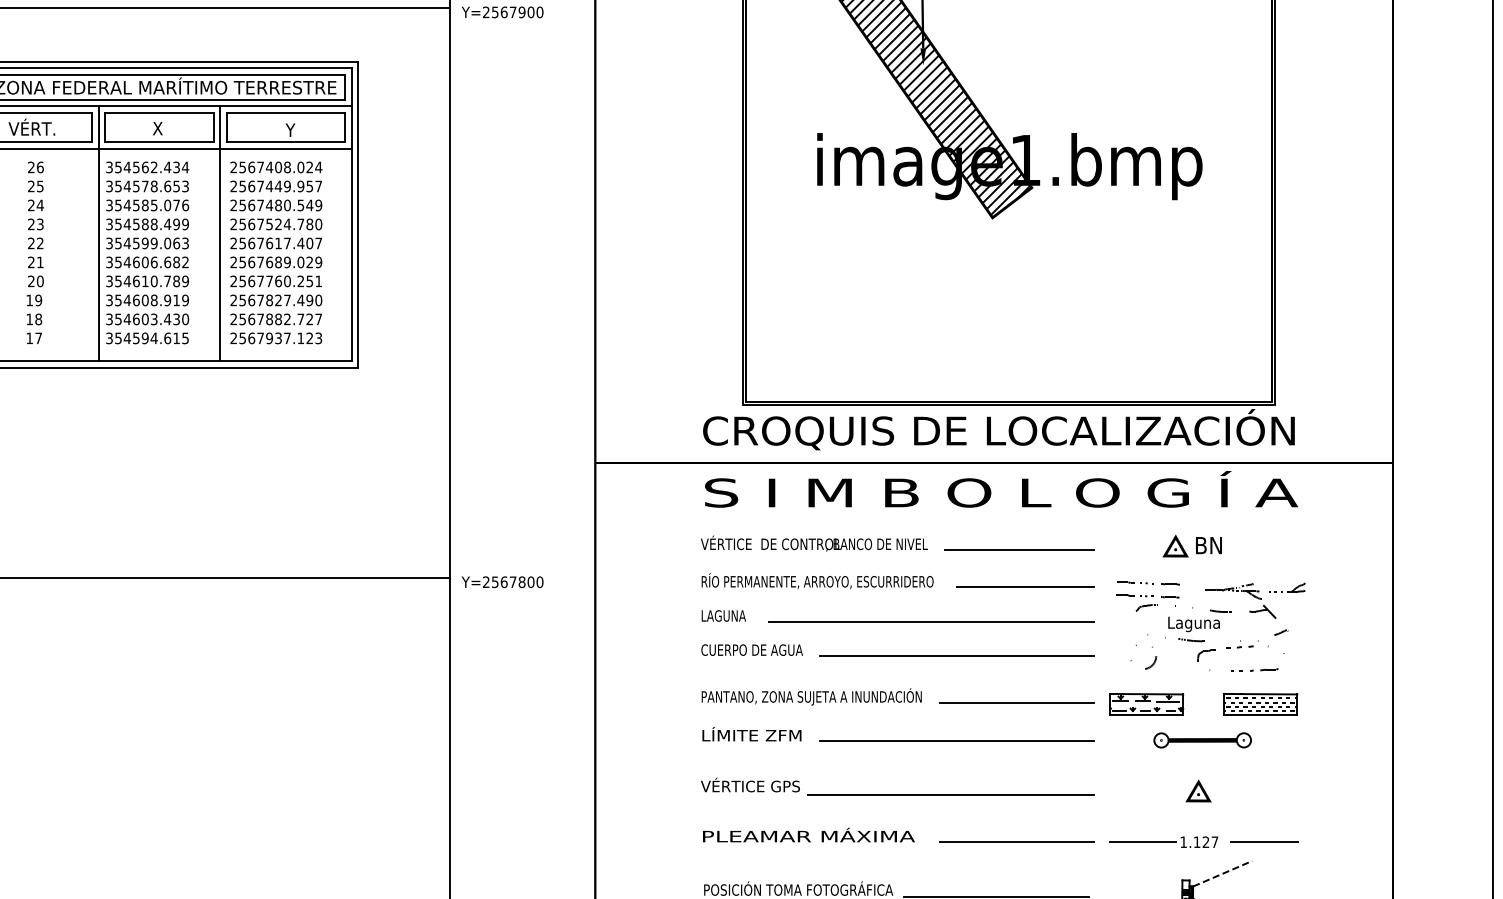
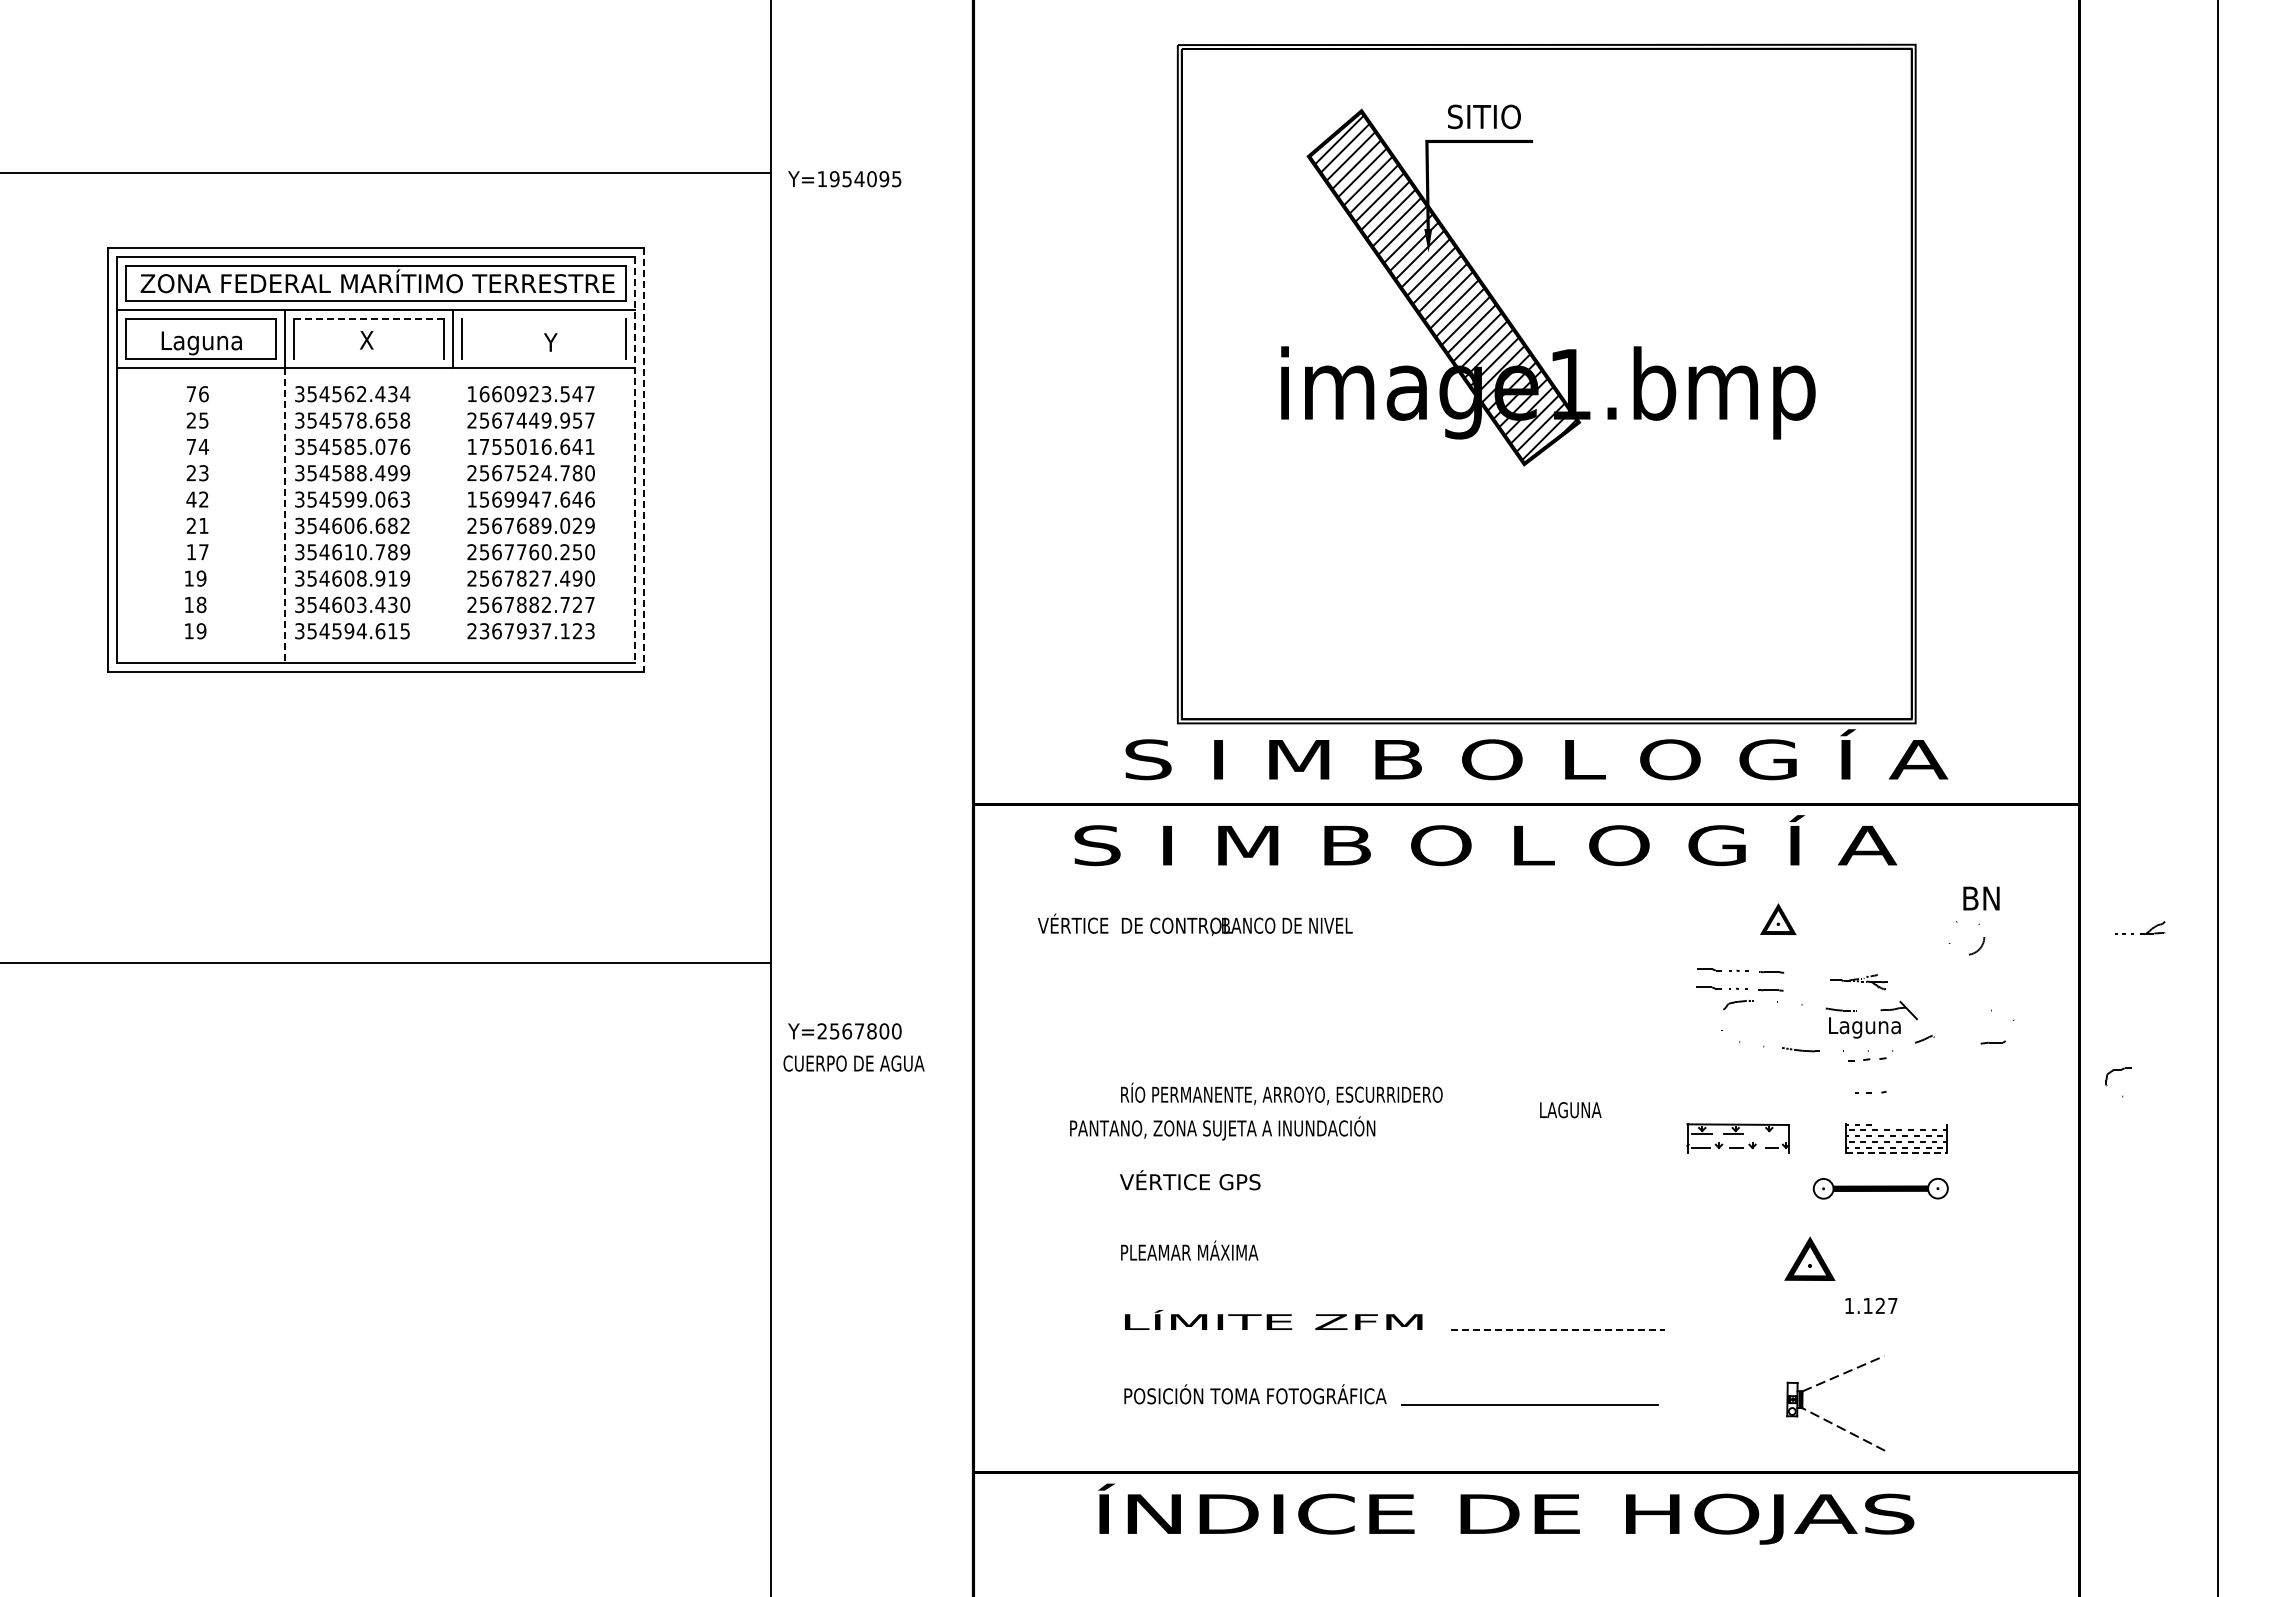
text: (513, 12) -> (859, 179), Y=2567900 -> Y=1954095
line: (159, 112) -> (369, 318), solid -> dashed
line: (285, 112) -> (544, 318), removed
text: (37, 128) -> (200, 340), VÉRT. -> Laguna
line: (159, 142) -> (368, 359), removed
line: (285, 142) -> (544, 359), removed
text: (30, 166) -> (190, 393), 26 -> 76
text: (276, 167) -> (531, 394), 2567408.024 -> 1660923.547
text: (185, 186) -> (405, 420), 354578.653 -> 354578.658
text: (30, 205) -> (190, 446), 24 -> 74
text: (275, 205) -> (530, 446), 2567480.549 -> 1755016.641
line: (351, 215) -> (635, 460), solid -> dashed
line: (358, 215) -> (644, 460), solid -> dashed
text: (31, 243) -> (191, 499), 22 -> 42
text: (275, 243) -> (530, 499), 2567617.407 -> 1569947.646
line: (220, 254) -> (453, 515), removed
line: (98, 255) -> (284, 516), solid -> dashed
text: (35, 281) -> (197, 552), 20 -> 17
text: (318, 281) -> (589, 552), 2567760.251 -> 2567760.250
text: (242, 337) -> (484, 630), 2567937.123 -> 2367937.123
text: (38, 338) -> (201, 631), 17 -> 19
text: (1000, 429) -> (1535, 757), CROQUIS DE LOCALIZACIÓN -> S I M B O L O G Í A
text: (1001, 489) -> (1485, 840), moved
text: (814, 543) -> (1195, 924), moved
text: (1208, 545) -> (1981, 898), moved
line: (1019, 549) -> (1561, 924), removed
text: (817, 580) -> (1281, 1093), moved
text: (502, 582) -> (844, 1031), moved
line: (1025, 587) -> (1569, 976), removed
part: (1287, 587) -> (2140, 927), moved
part: (1232, 590) -> (1857, 981), size x0.7
text: (723, 616) -> (1570, 1110), moved
line: (931, 621) -> (1439, 1024), removed
text: (1193, 624) -> (1864, 1027), moved
text: (751, 650) -> (853, 1063), moved
line: (956, 655) -> (1474, 1071), removed
circle: (1143, 657) -> (1966, 938), moved
part: (1198, 658) -> (2107, 1080), moved
curve: (1277, 668) -> (2004, 1040), moved
line: (1260, 694) -> (1896, 1124), removed
text: (811, 696) -> (1222, 1128), moved
line: (1016, 702) -> (1557, 1136), removed
line: (1167, 702) -> (1767, 1135), removed
line: (1146, 715) -> (1737, 1153), removed
line: (1260, 715) -> (1896, 1153), solid -> dashed
text: (751, 734) -> (1190, 1180), LÍMITE ZFM -> VÉRTICE GPS
part: (1202, 740) -> (1880, 1188), moved
line: (956, 741) -> (1474, 1190), removed
text: (751, 784) -> (1189, 1250), VÉRTICE GPS -> PLEAMAR MÁXIMA
part: (1198, 790) -> (1810, 1258), size x1.4
line: (950, 795) -> (1466, 1265), removed
text: (810, 834) -> (1272, 1319), PLEAMAR MÁXIMA -> LÍMITE ZFM
text: (1199, 841) -> (1871, 1305), moved
line: (1017, 842) -> (1558, 1330), solid -> dashed
line: (1142, 842) -> (1732, 1330), removed
line: (1263, 842) -> (1900, 1330), removed

